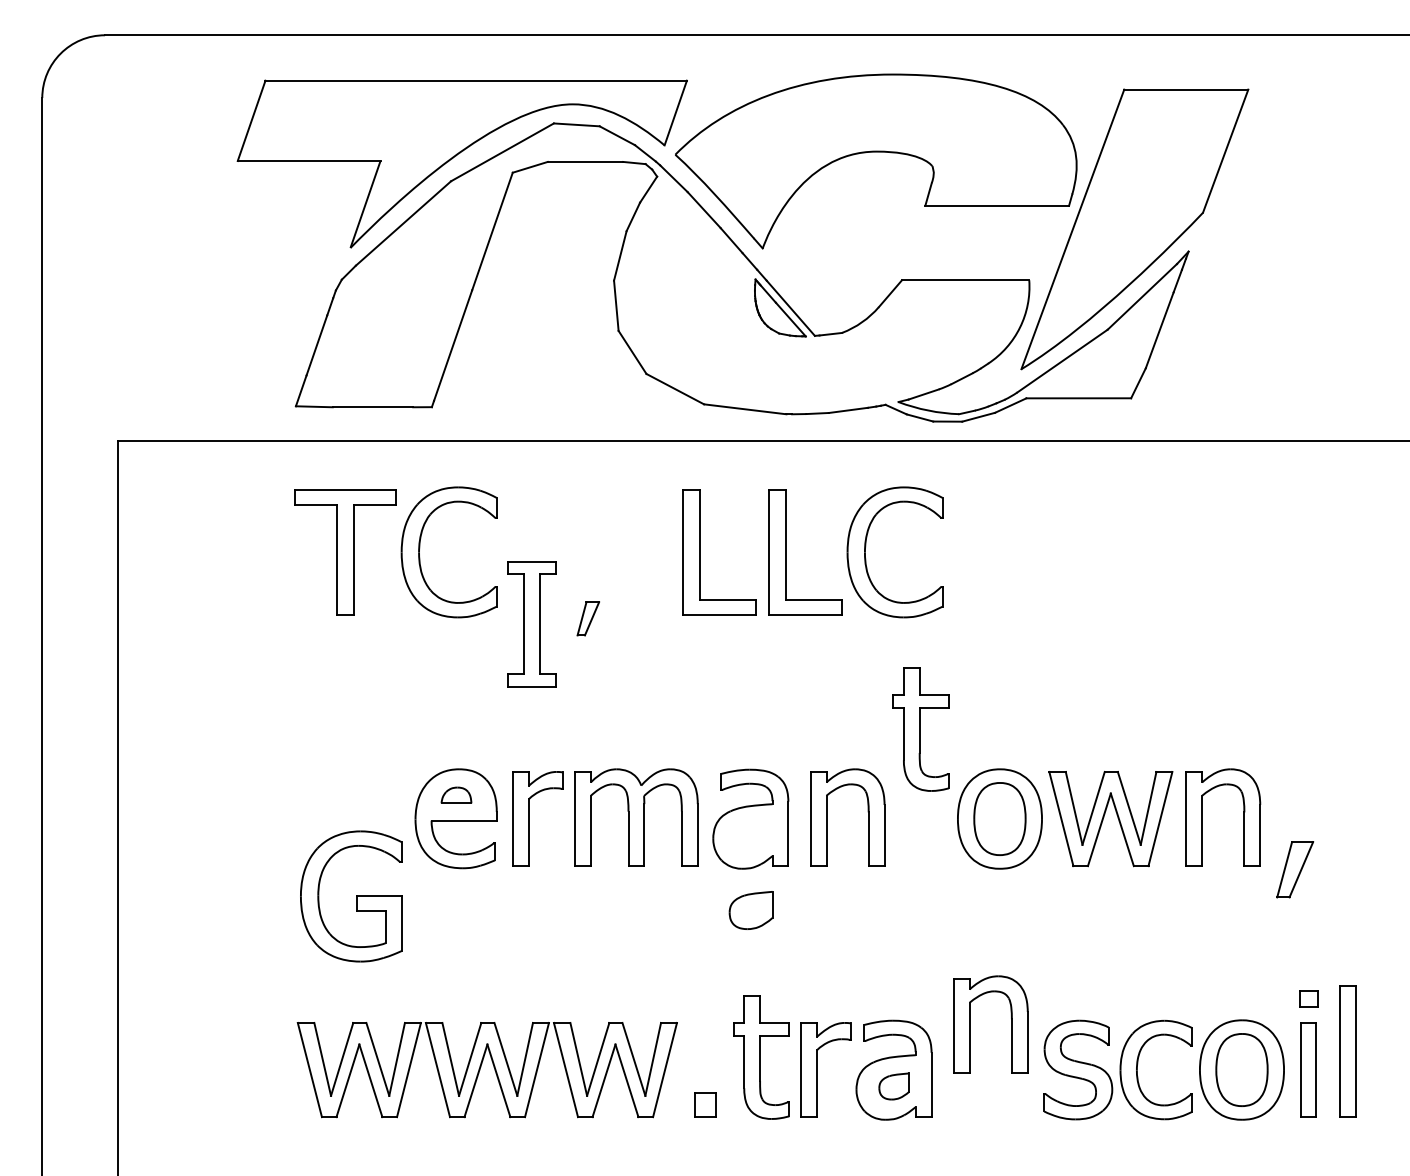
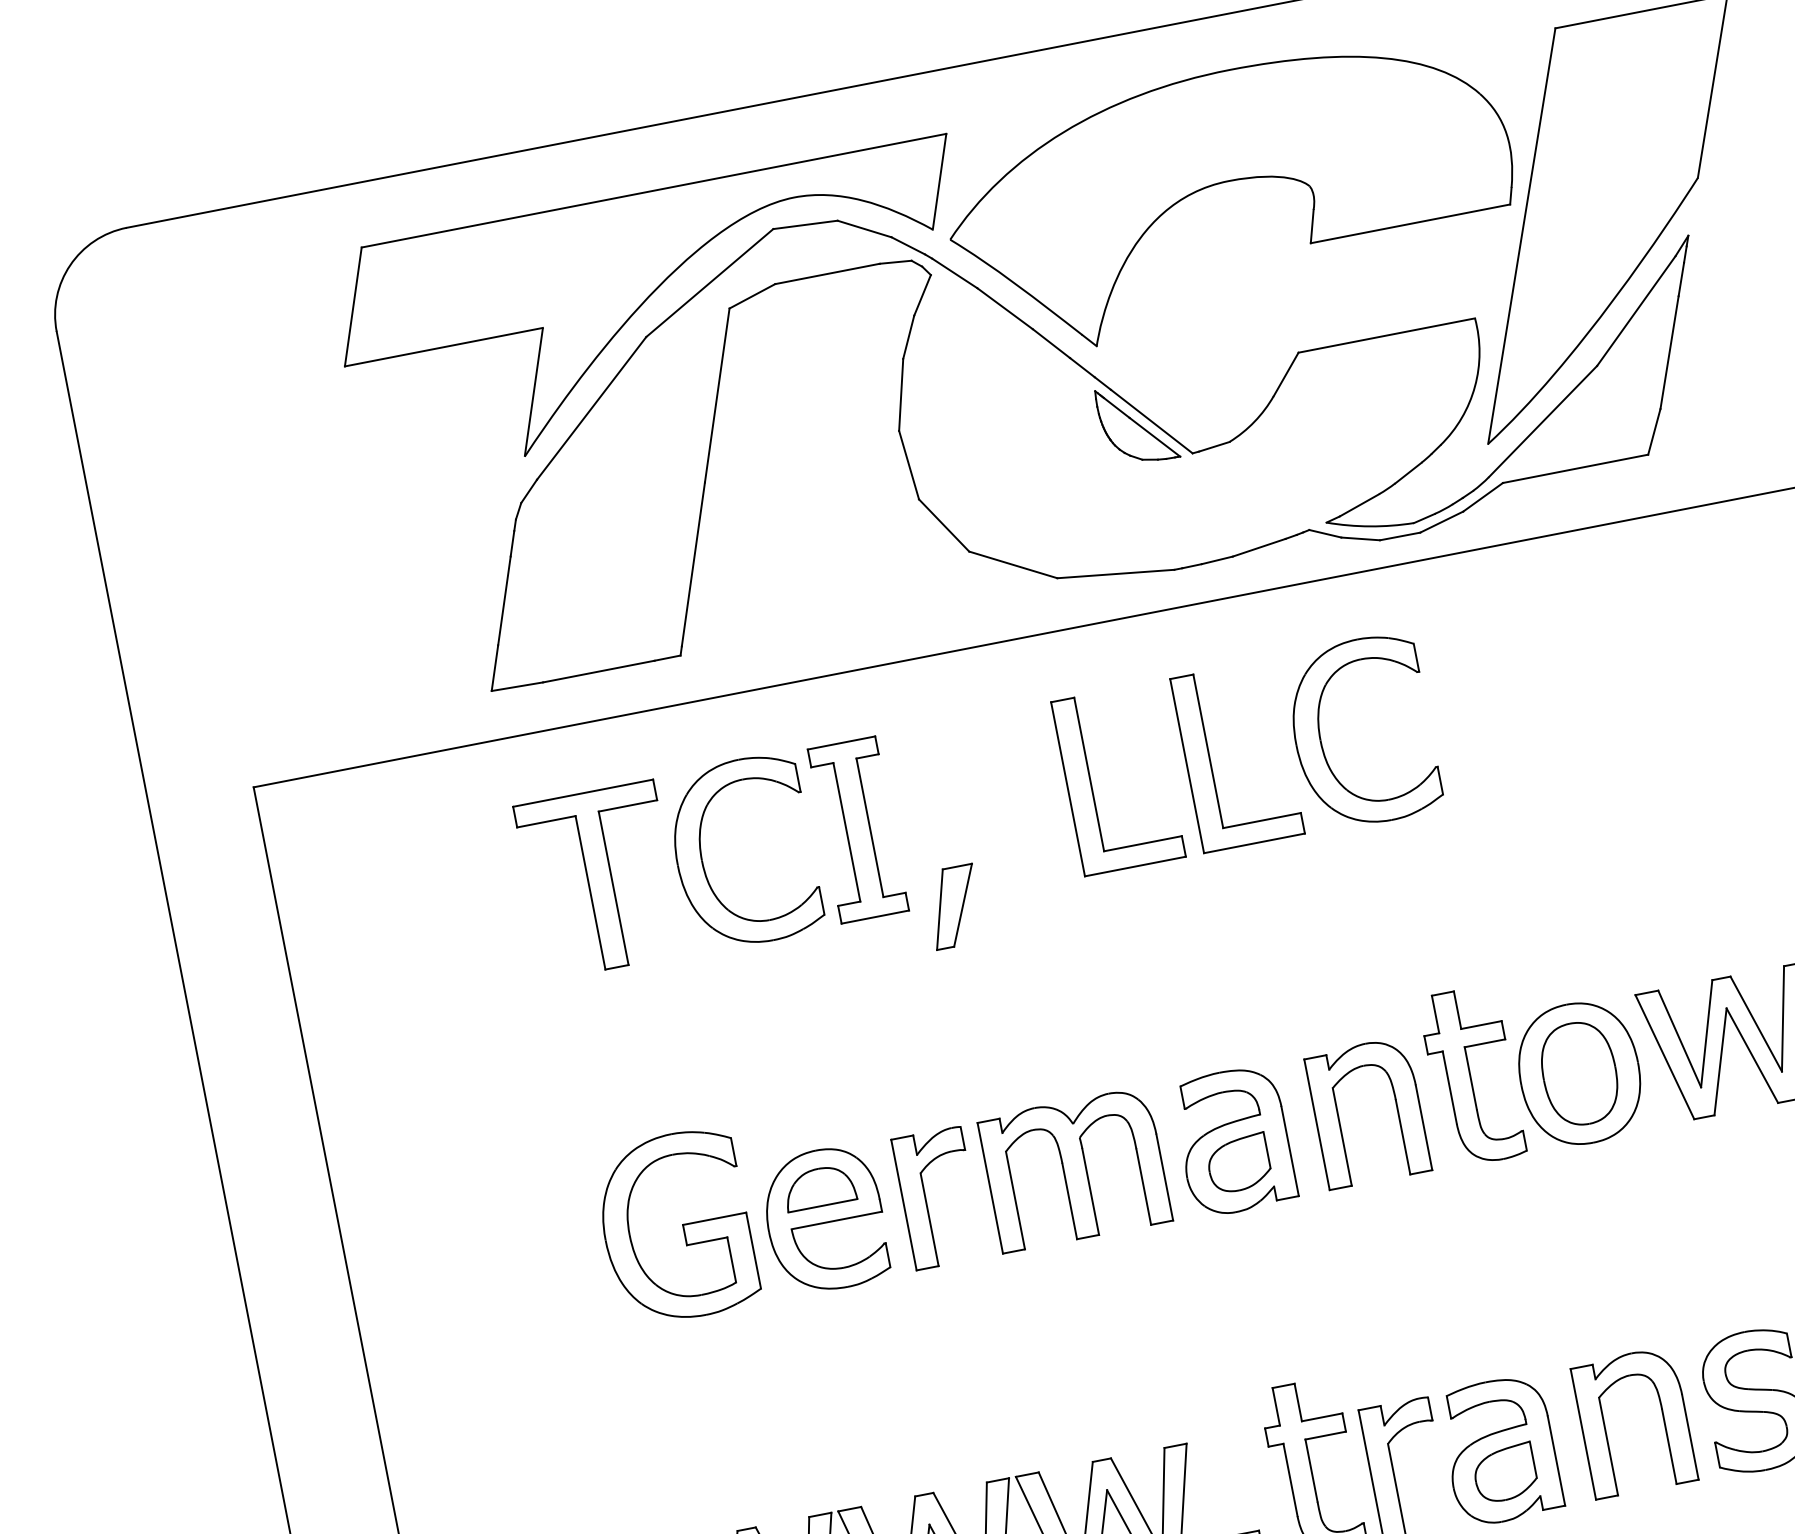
part: (588, 618) -> (954, 906), size x1.67
part: (531, 624) -> (857, 830), moved
part: (920, 729) -> (1471, 1076), moved
part: (456, 795) -> (819, 1187), size x1.67
part: (351, 896) -> (675, 1227), moved
part: (750, 910) -> (1238, 1163), moved
part: (970, 1024) -> (1606, 1427), moved
part: (894, 1086) -> (1505, 1473), size x1.43

